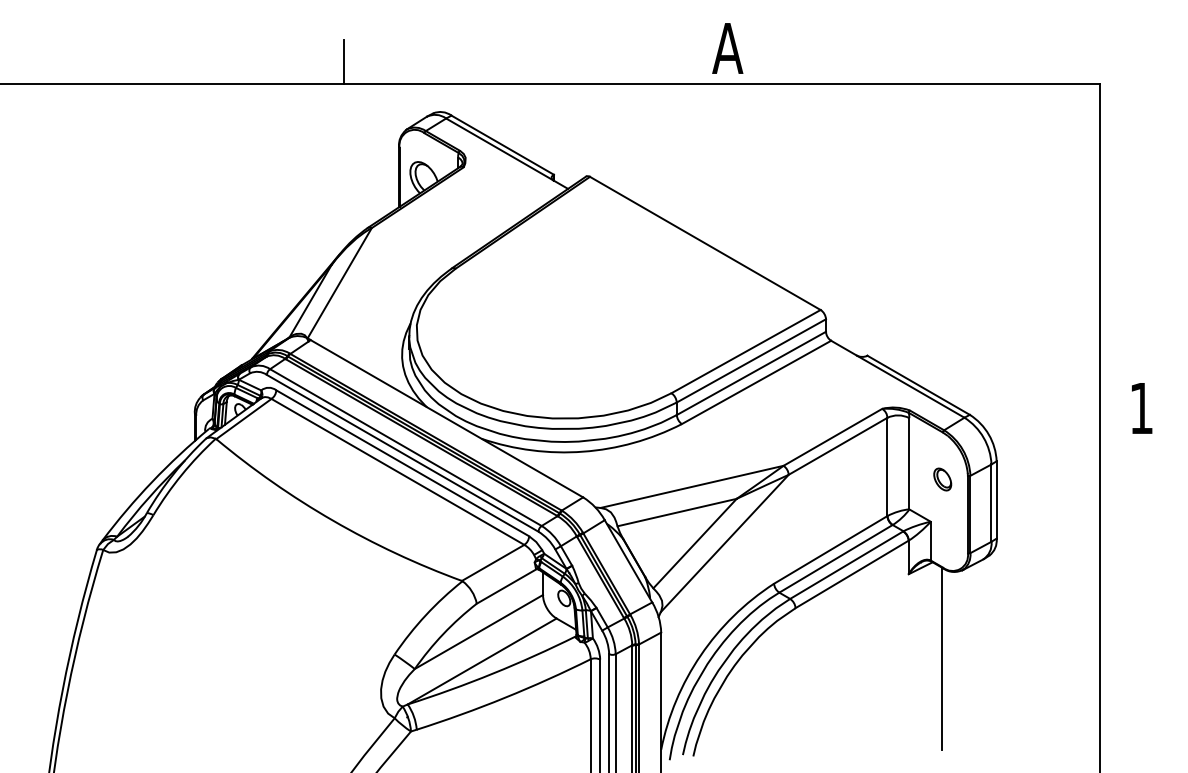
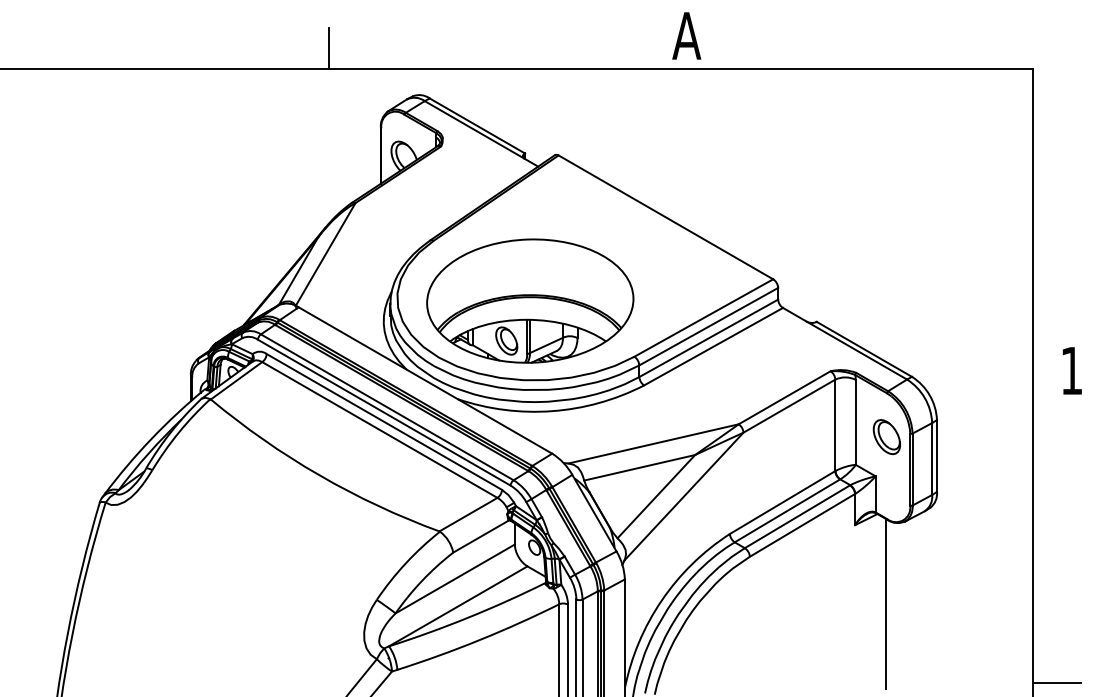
part: (559, 333) -> (530, 301), added
part: (942, 479) -> (886, 437), size x1.67
line: (1125, 743) -> (1056, 682), added

